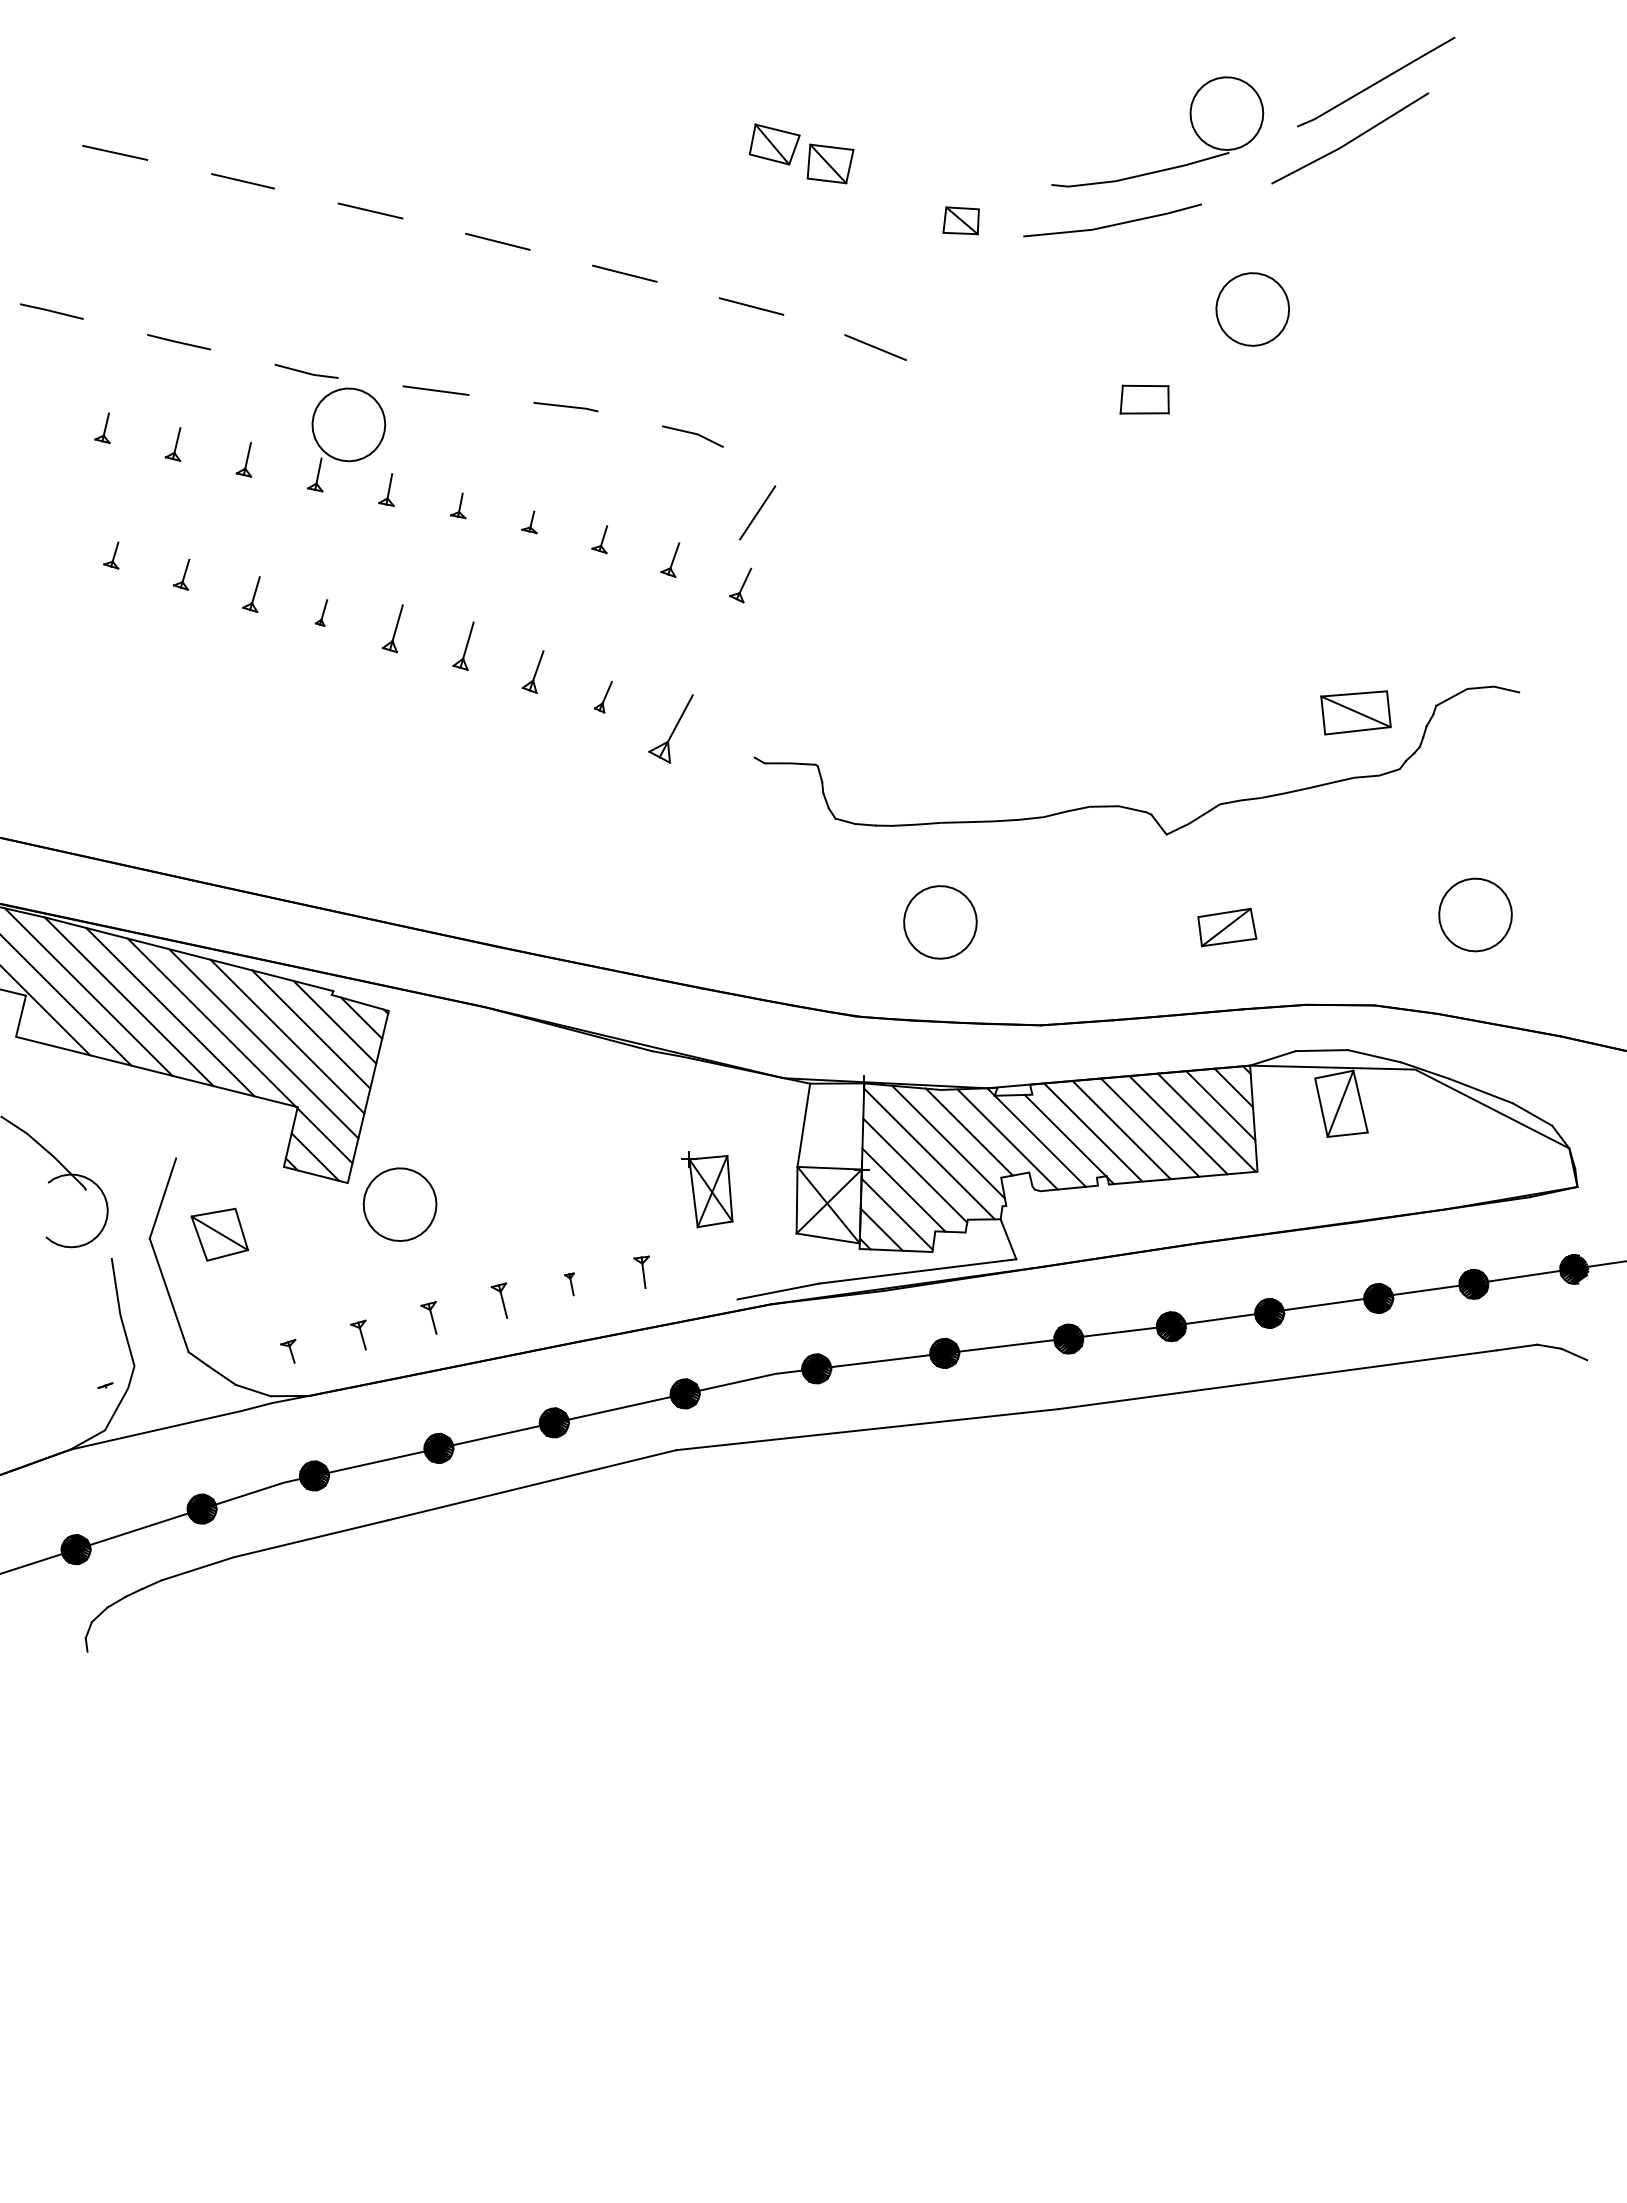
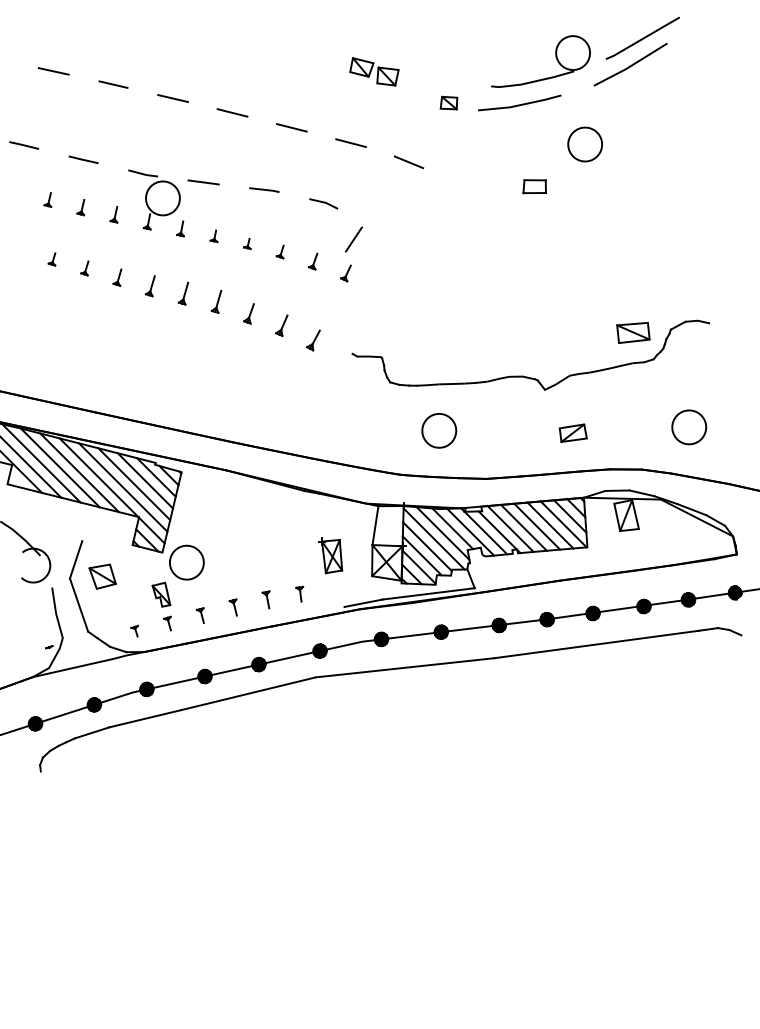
part: (320, 613) -> (149, 286), size x1.67
part: (602, 696) -> (281, 325), size x1.43
part: (671, 729) -> (313, 340), size x0.62
part: (345, 1272) -> (161, 594), added
part: (568, 1283) -> (265, 599), size x1.67

